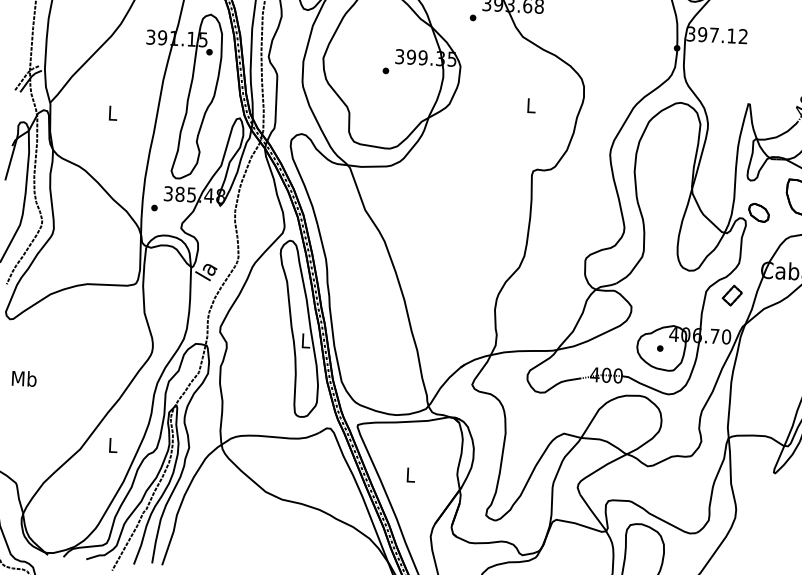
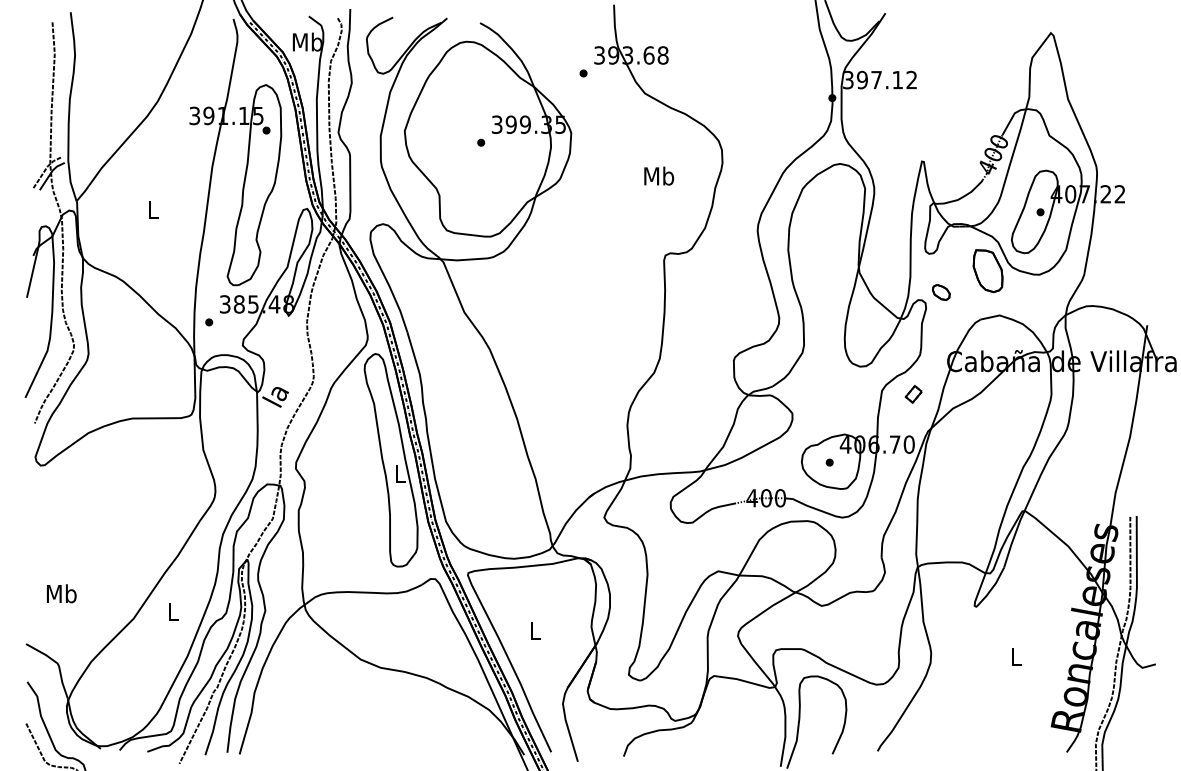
text: (531, 105) -> (659, 175), L -> Mb
part: (759, 212) -> (941, 292), size x0.7
part: (732, 295) -> (913, 394), size x0.7
text: (24, 378) -> (61, 593), moved

